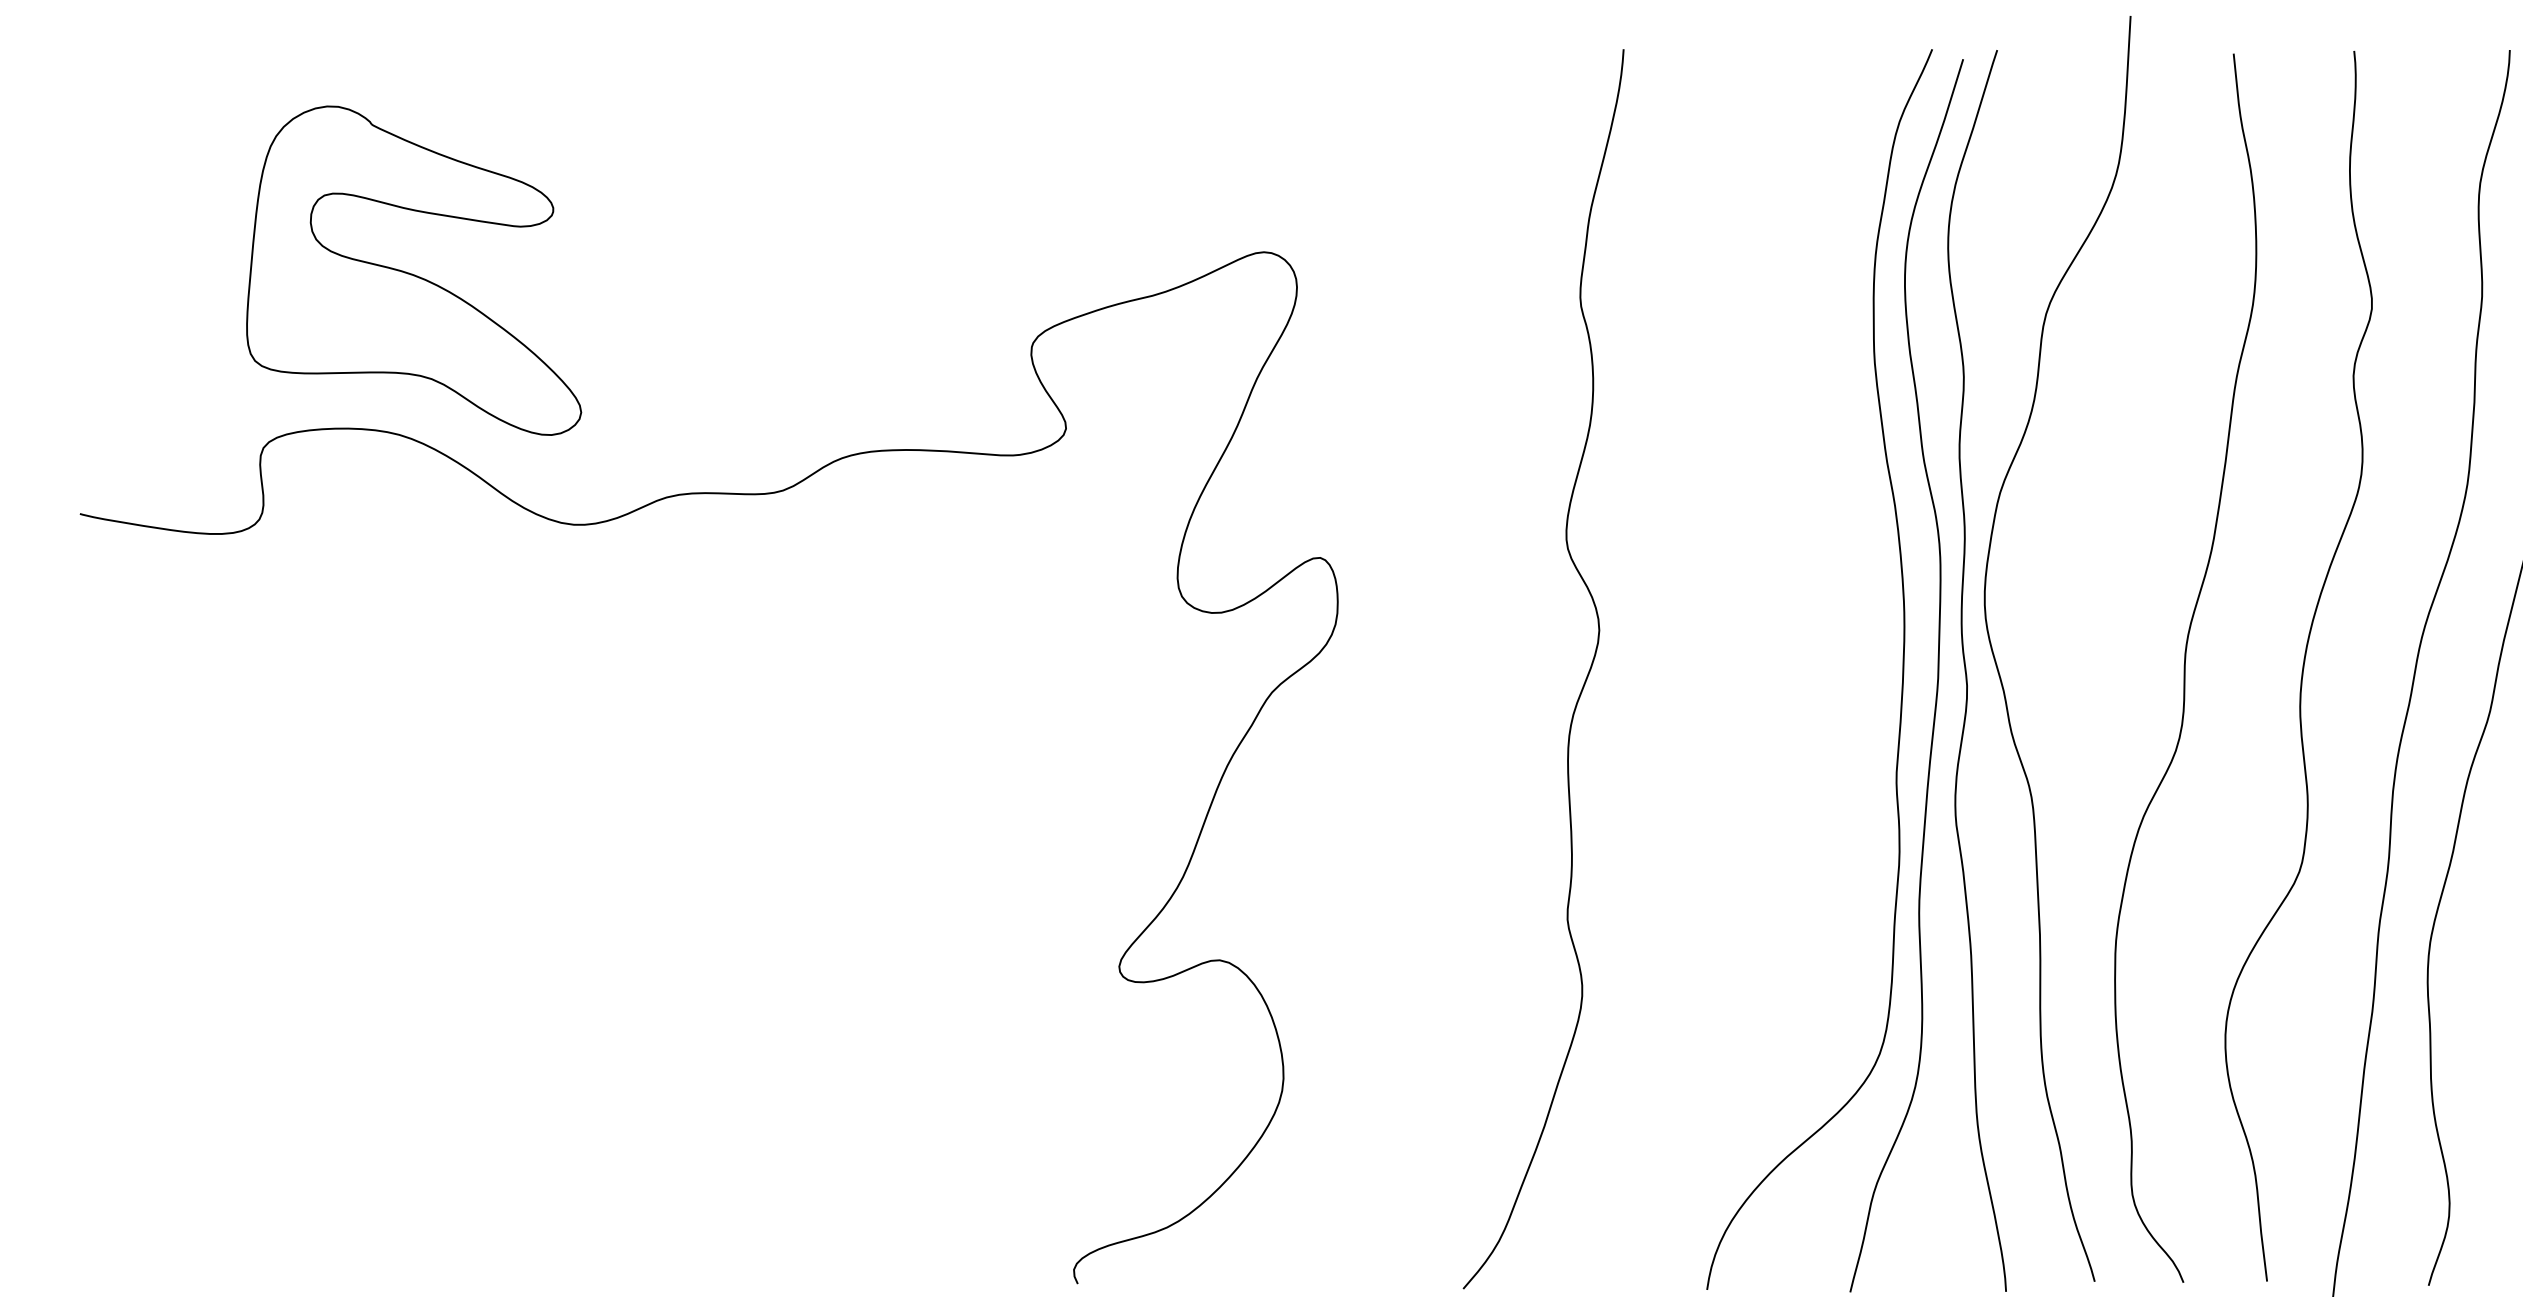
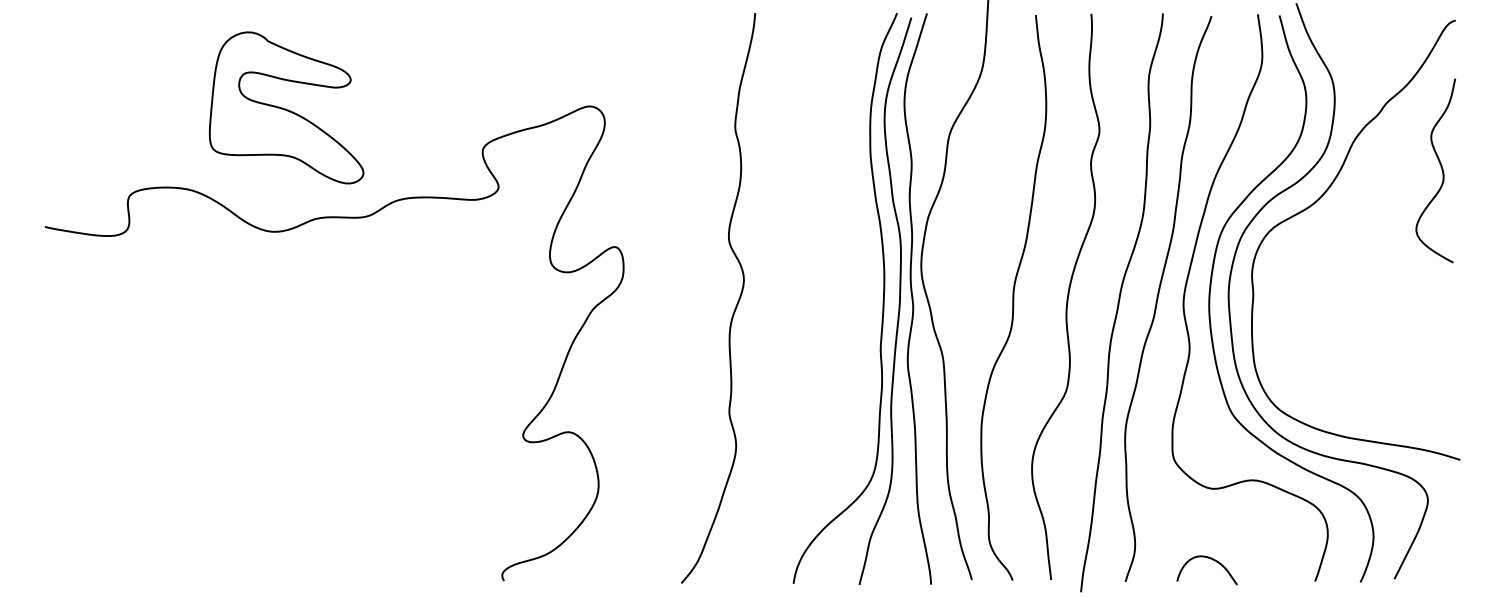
part: (413, 269) -> (286, 107), moved

